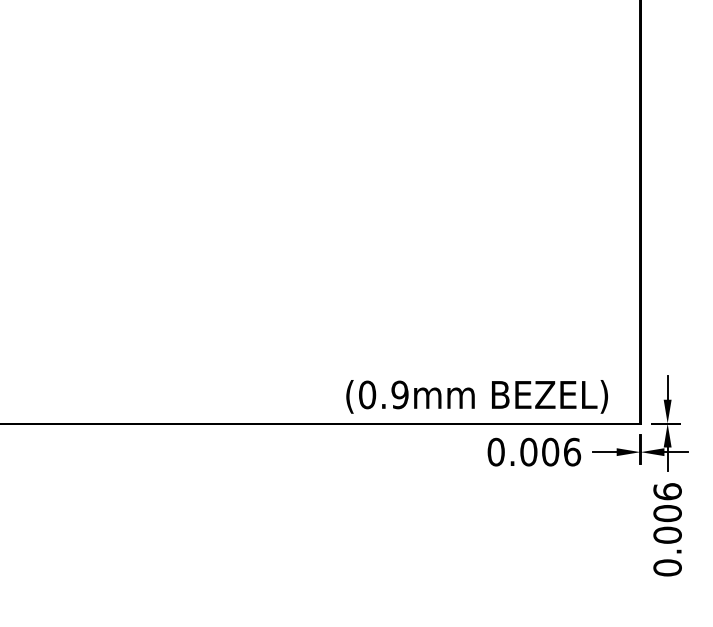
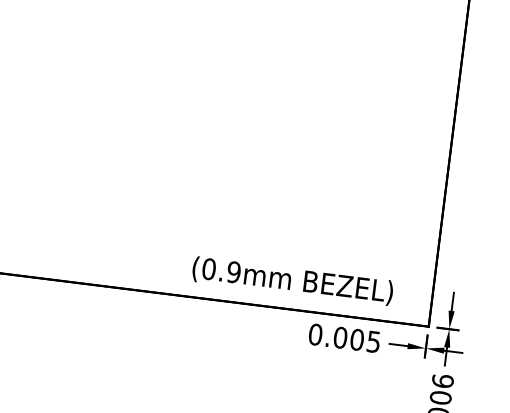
text: (476, 396) -> (292, 280), moved
text: (572, 451) -> (374, 341), 0.006 -> 0.005

